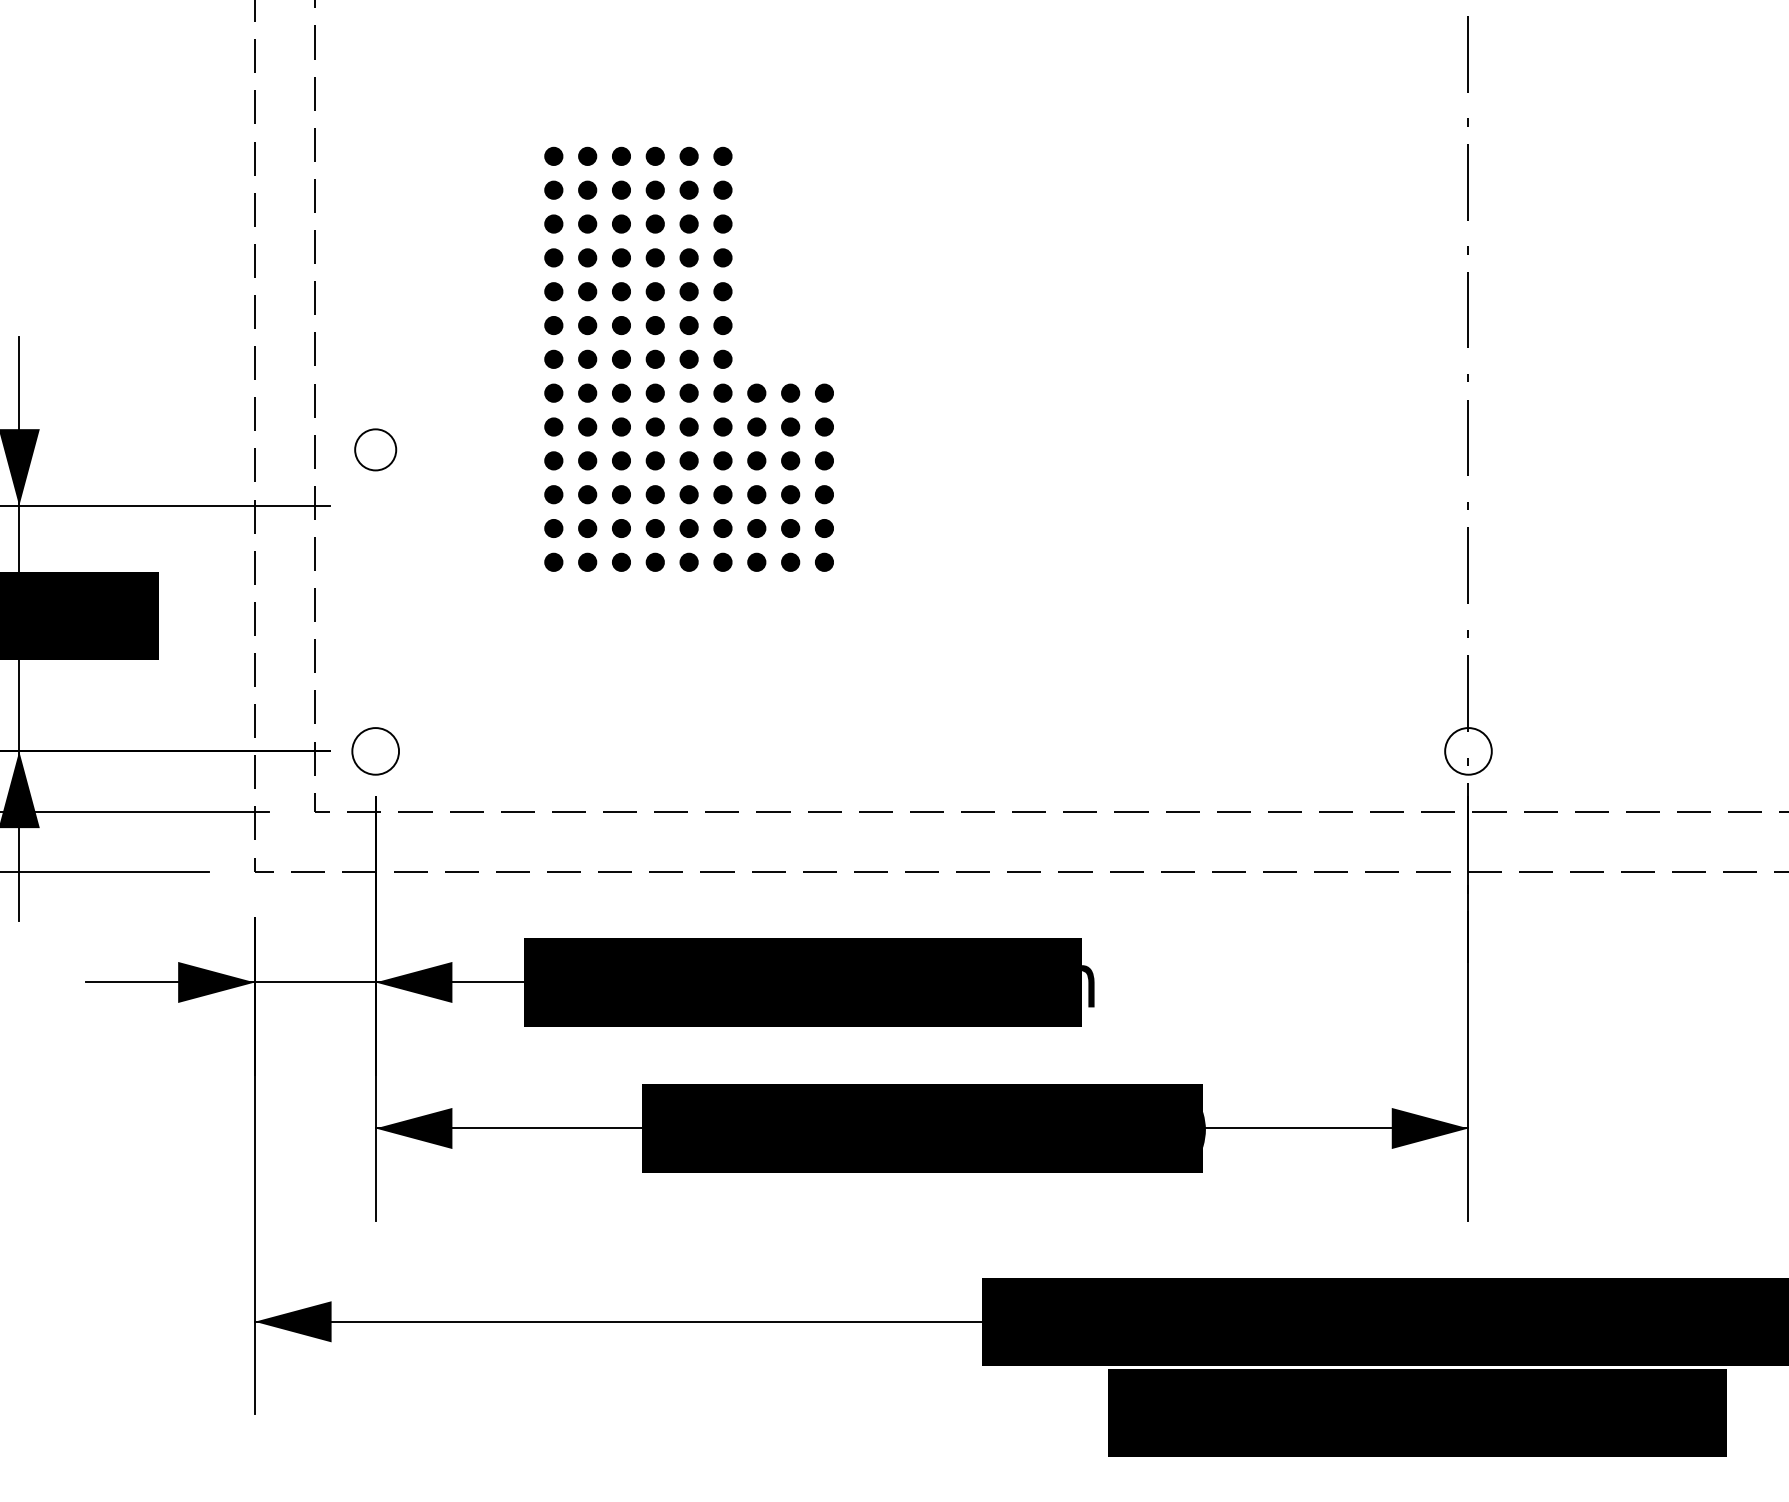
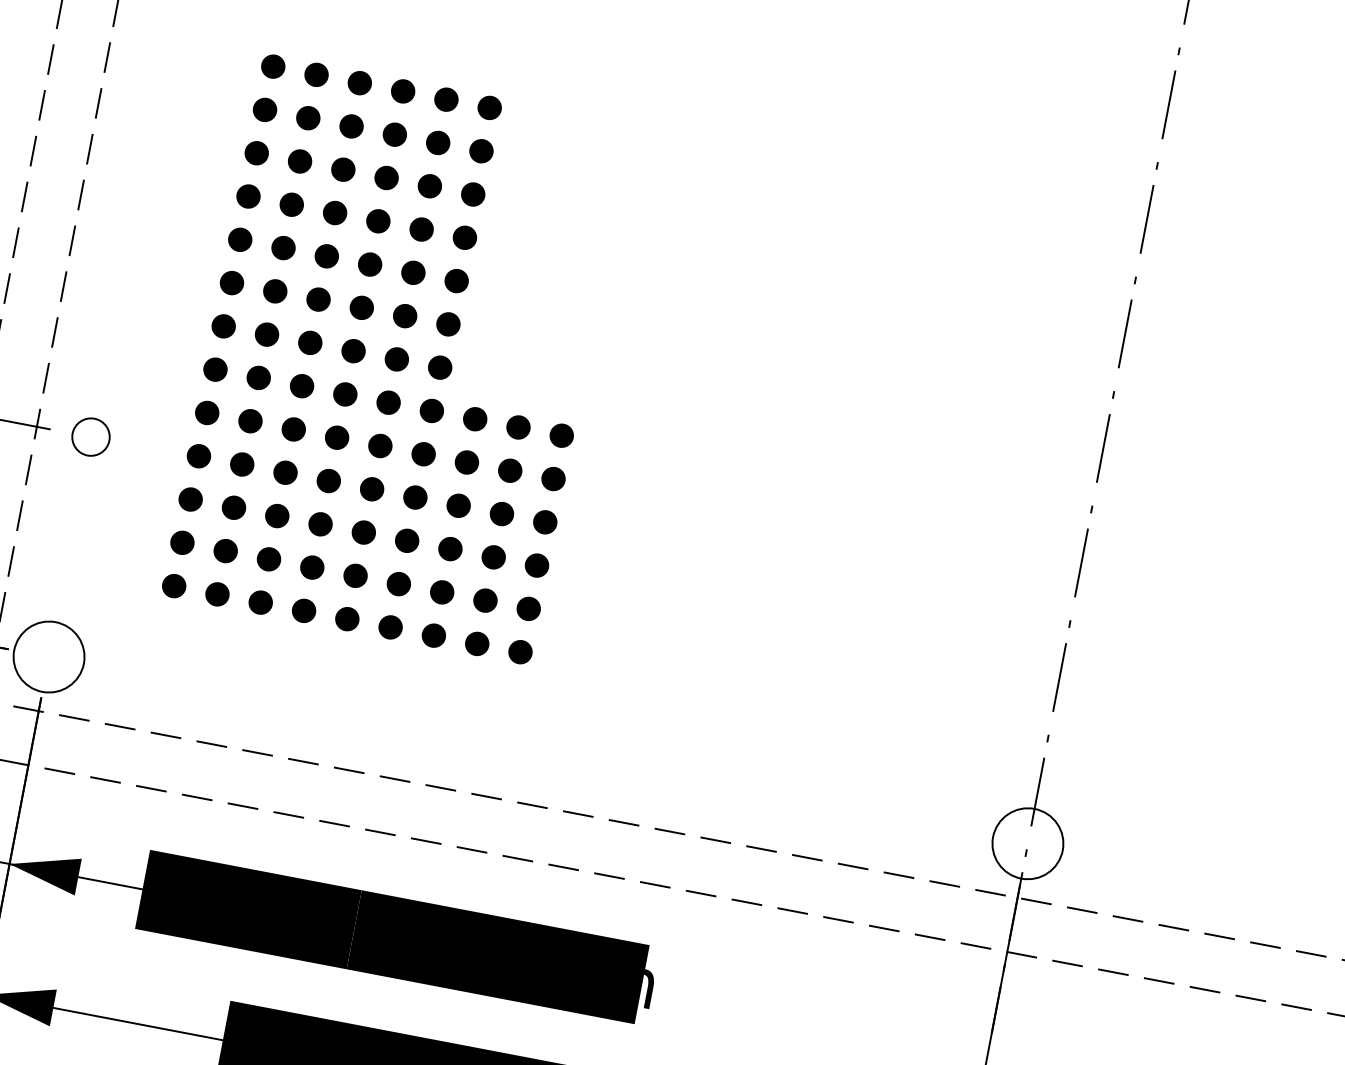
part: (688, 359) -> (396, 359), size x1.43
circle: (375, 449) -> (90, 436), moved
circle: (375, 751) -> (48, 657), size x1.67
circle: (1468, 751) -> (1027, 843), size x1.67

